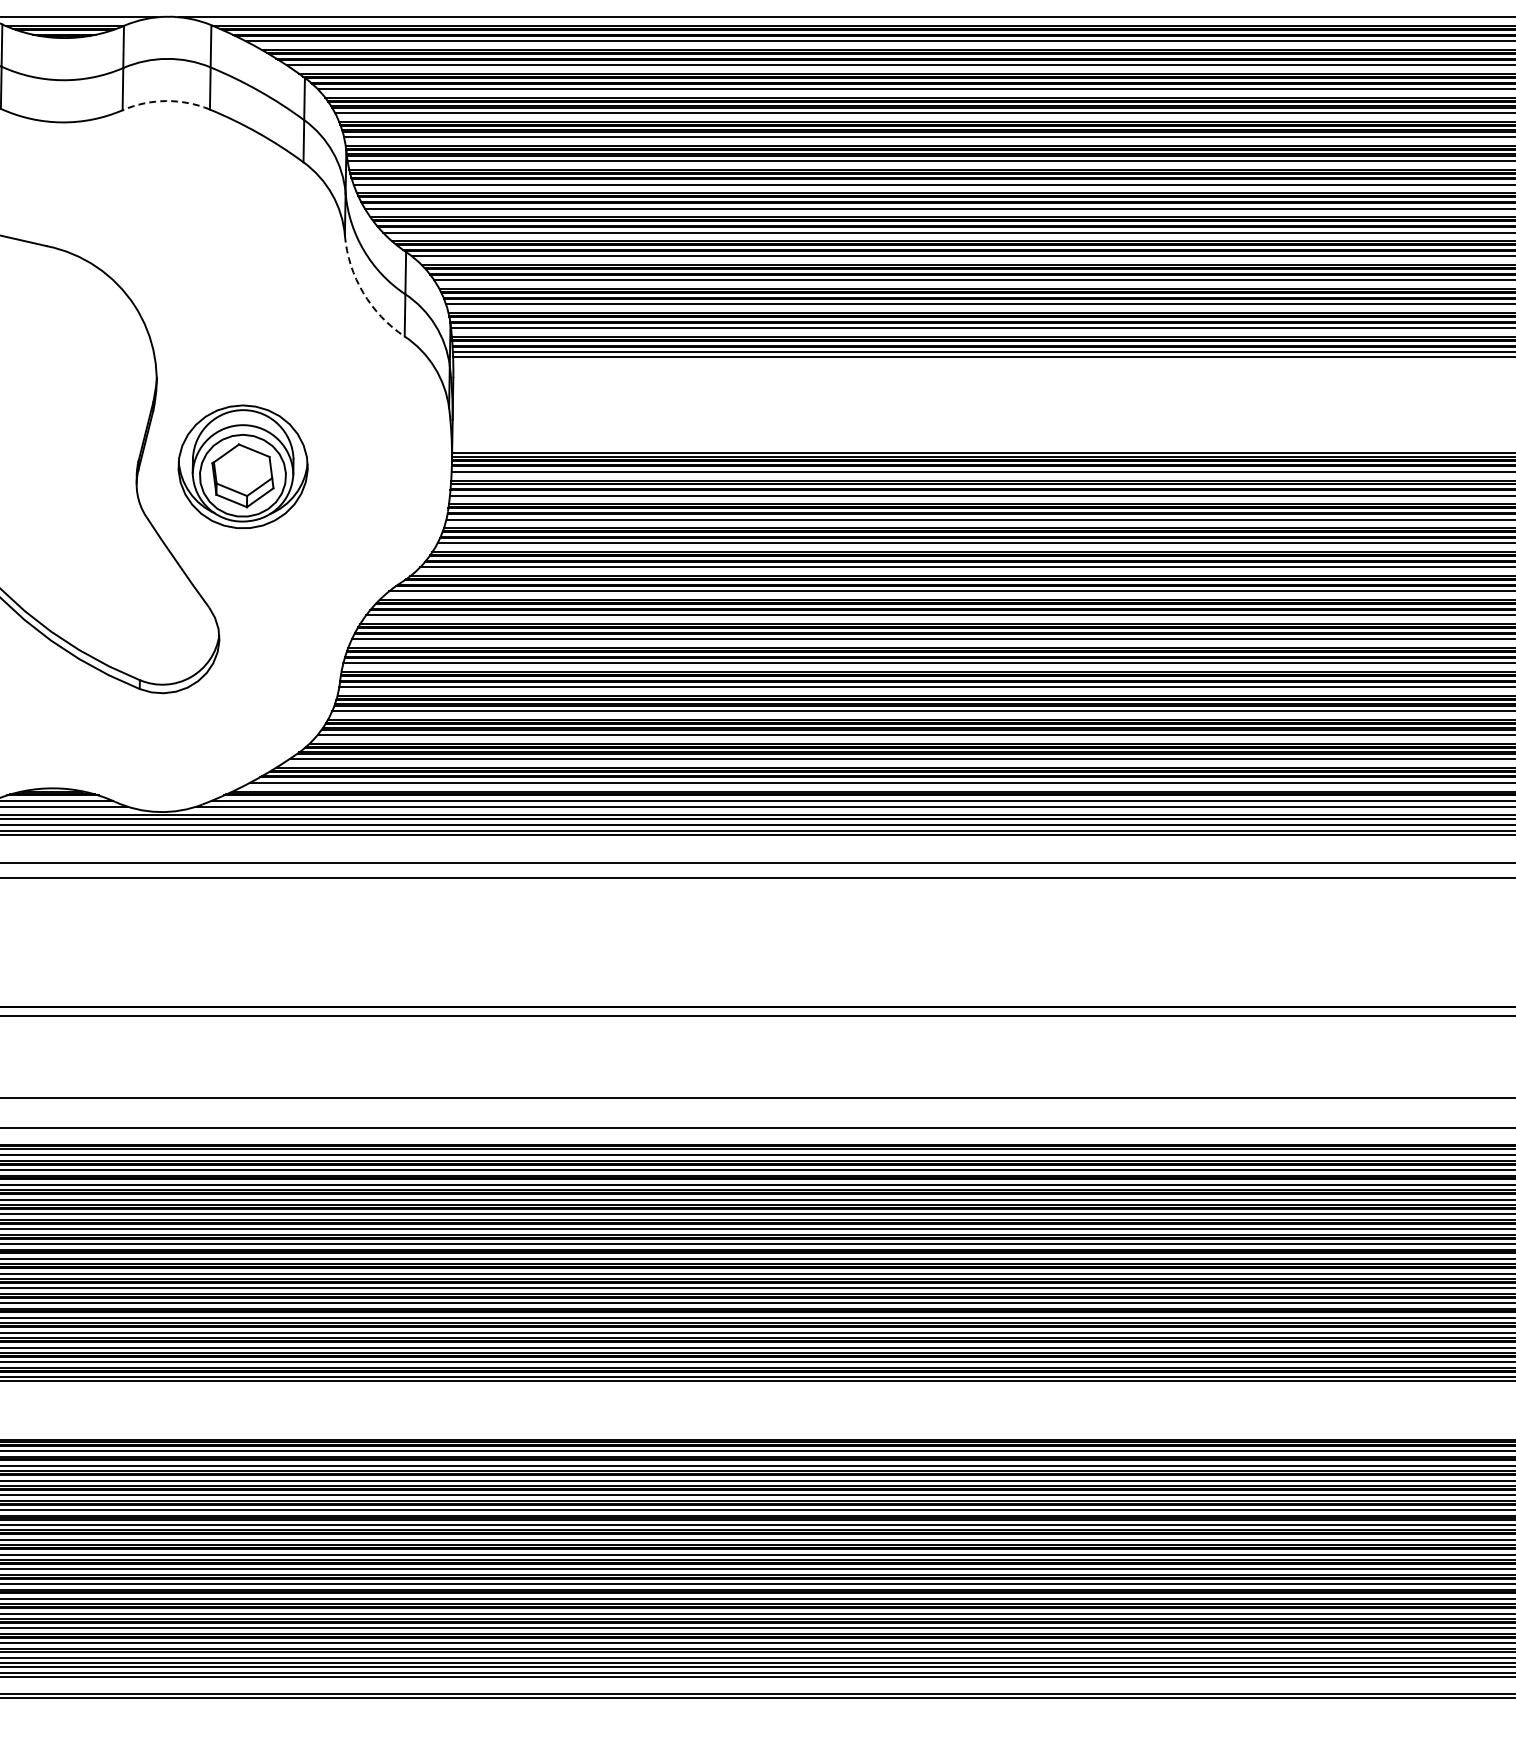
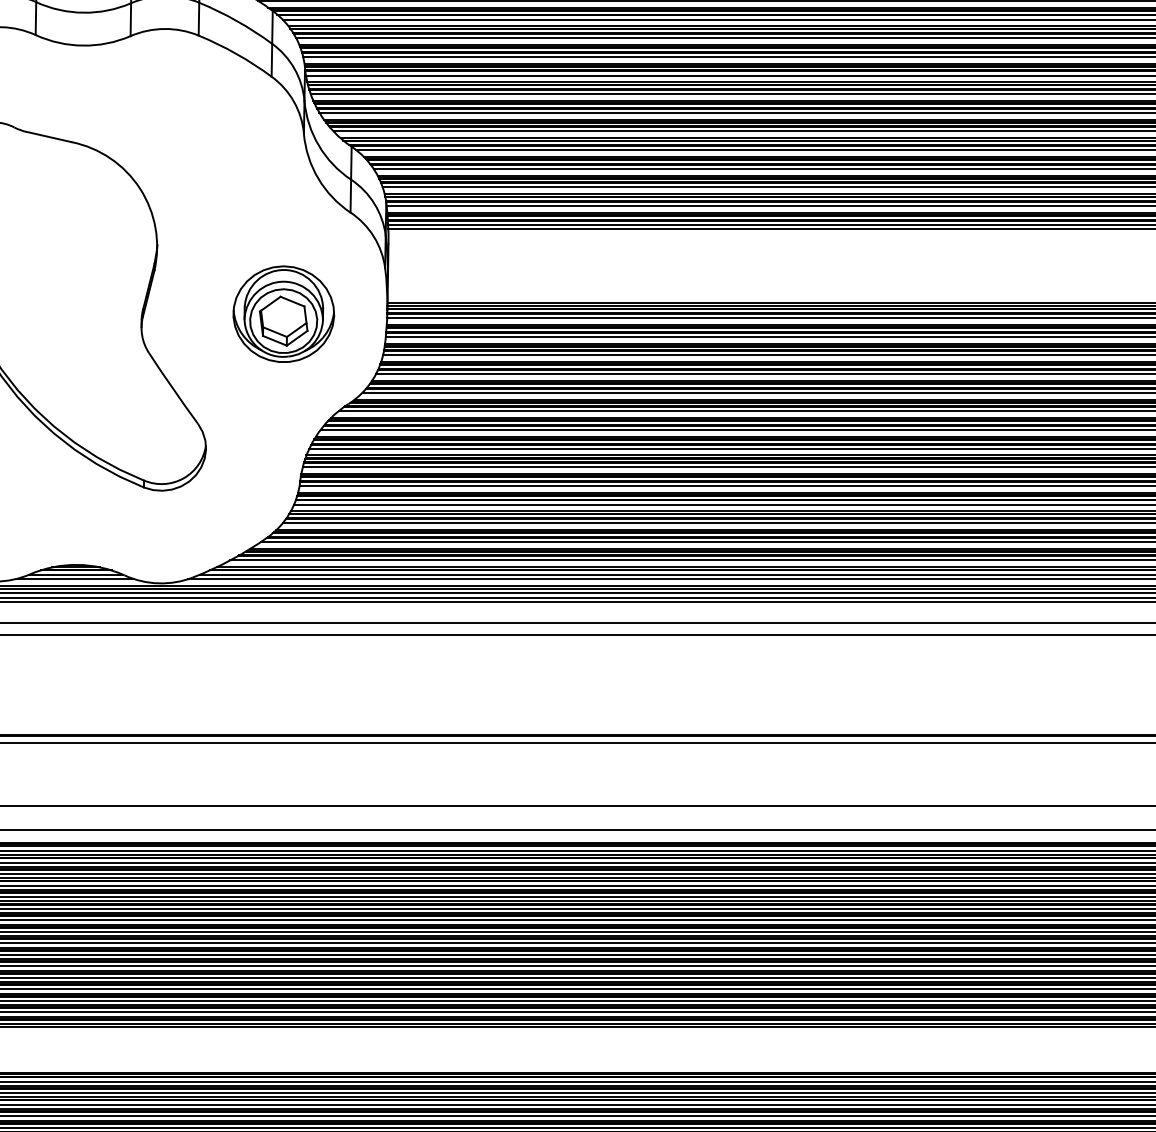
arc: (166, 101) -> (164, 29), dashed -> solid
arc: (363, 292) -> (318, 178), dashed -> solid
part: (242, 466) -> (283, 313), moved

